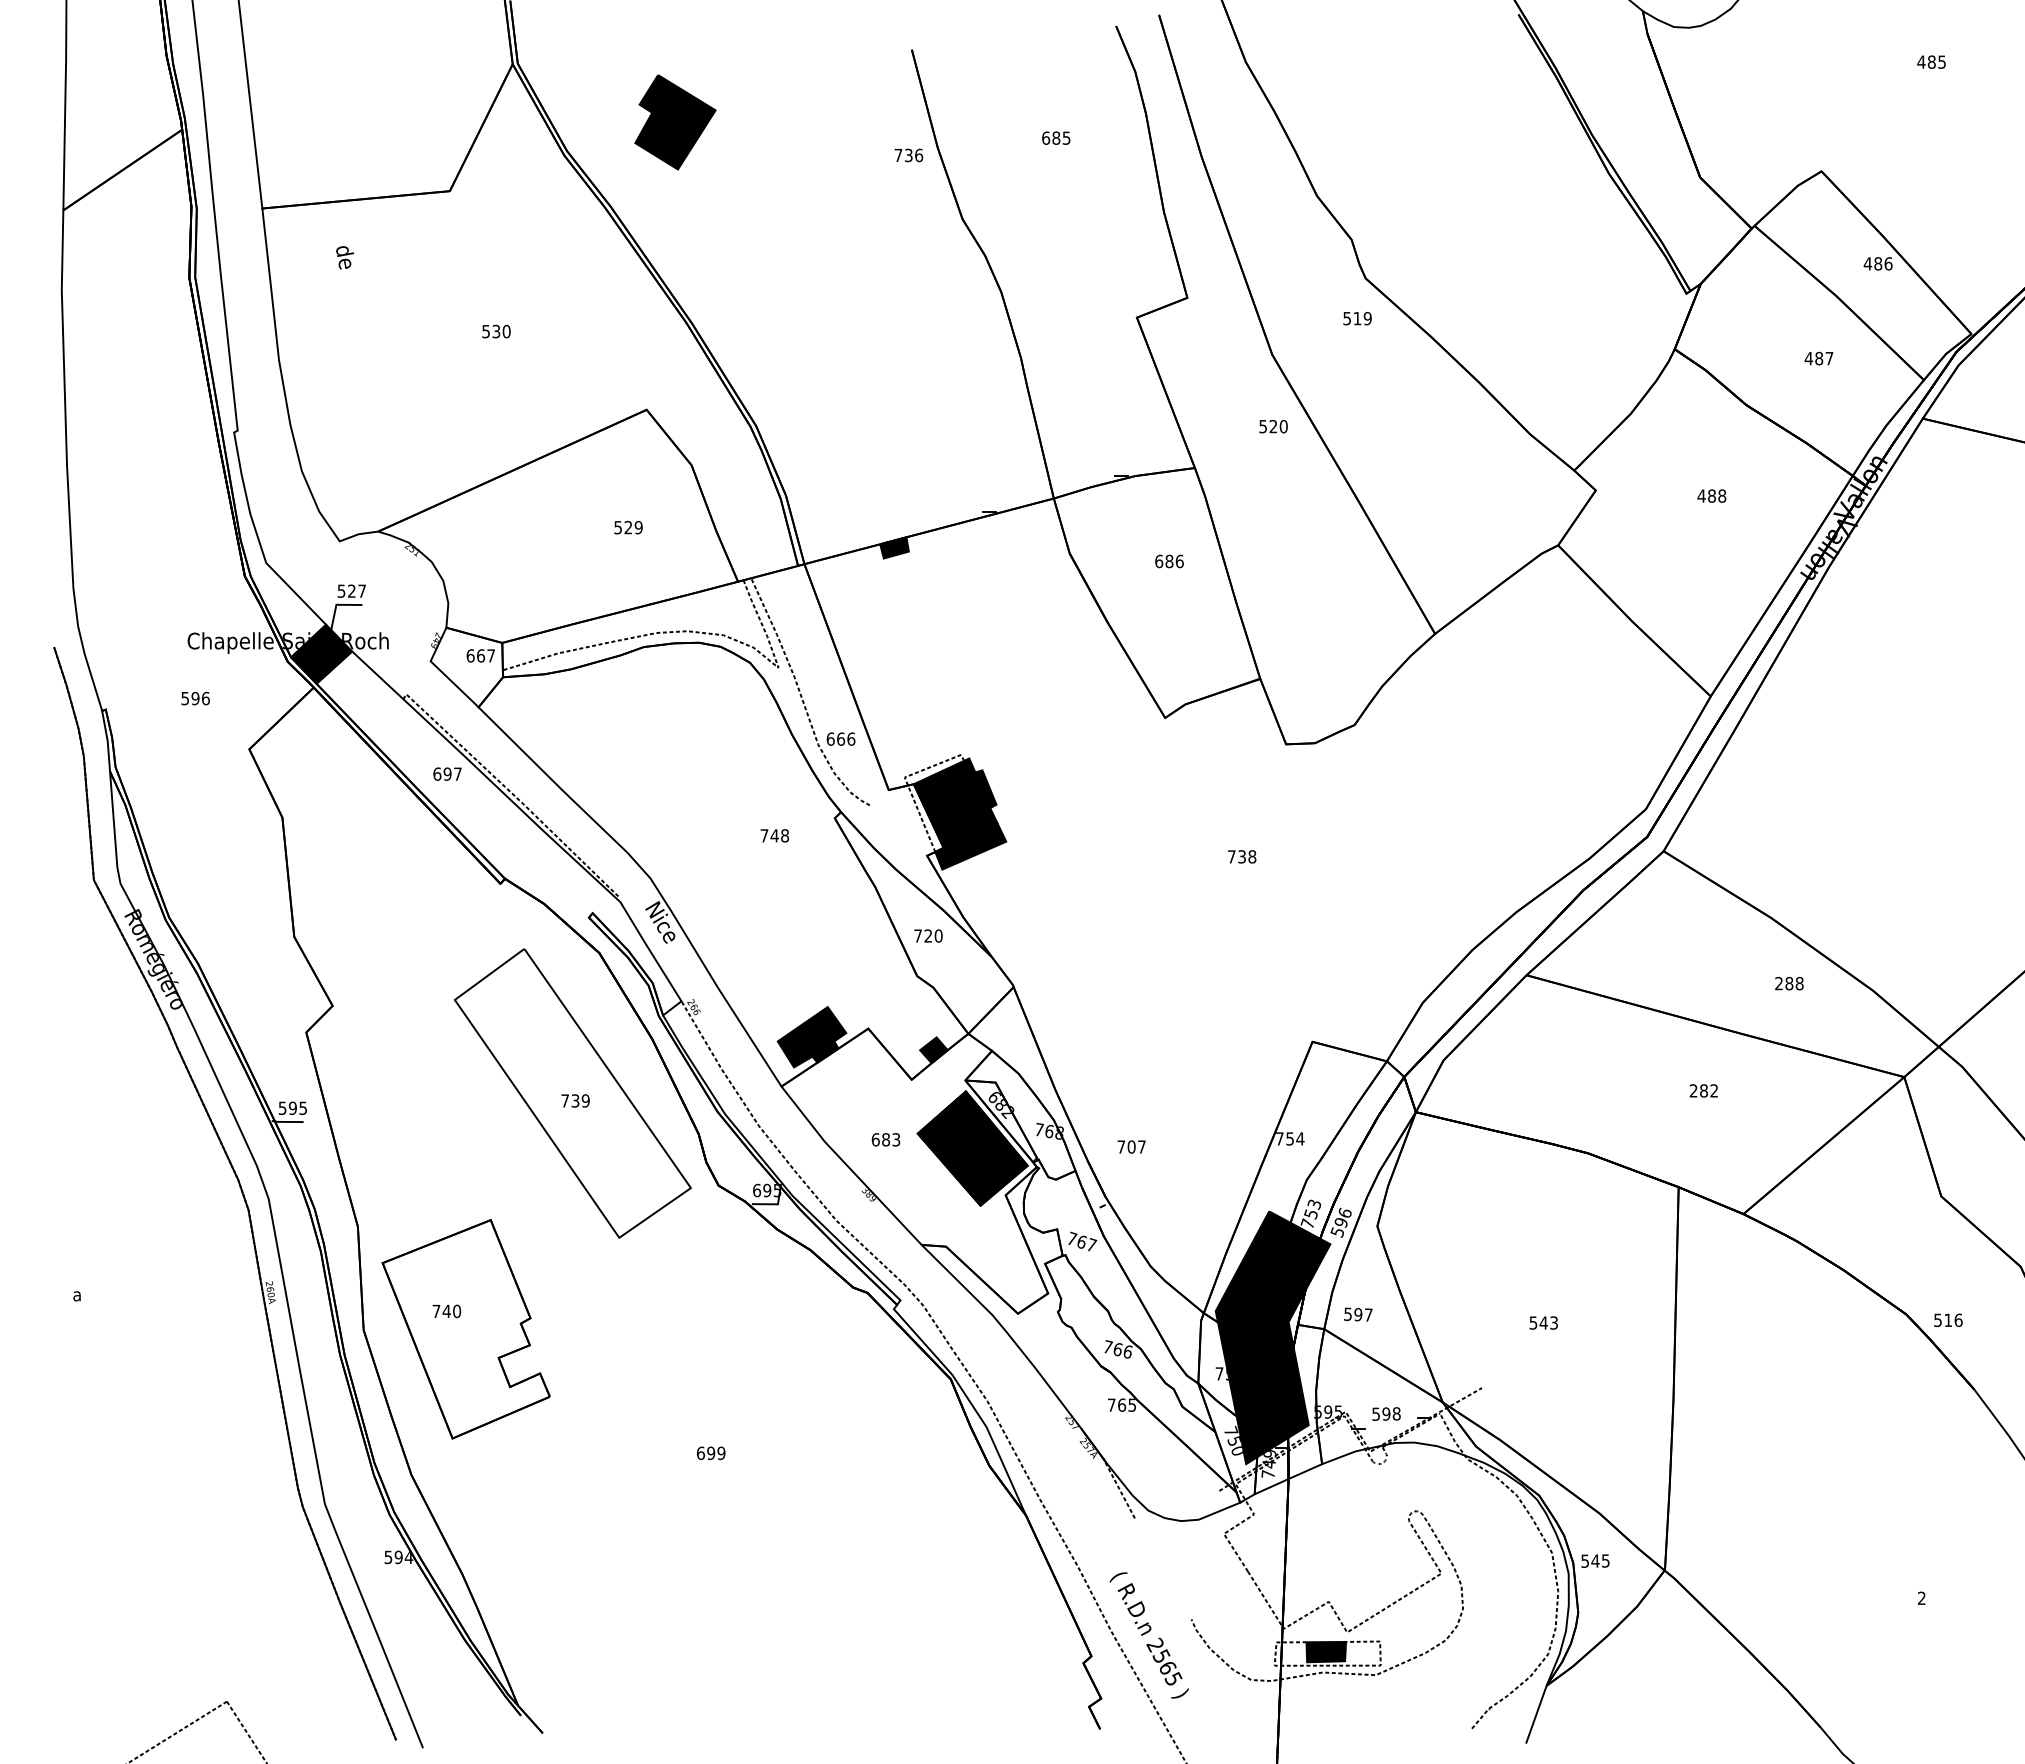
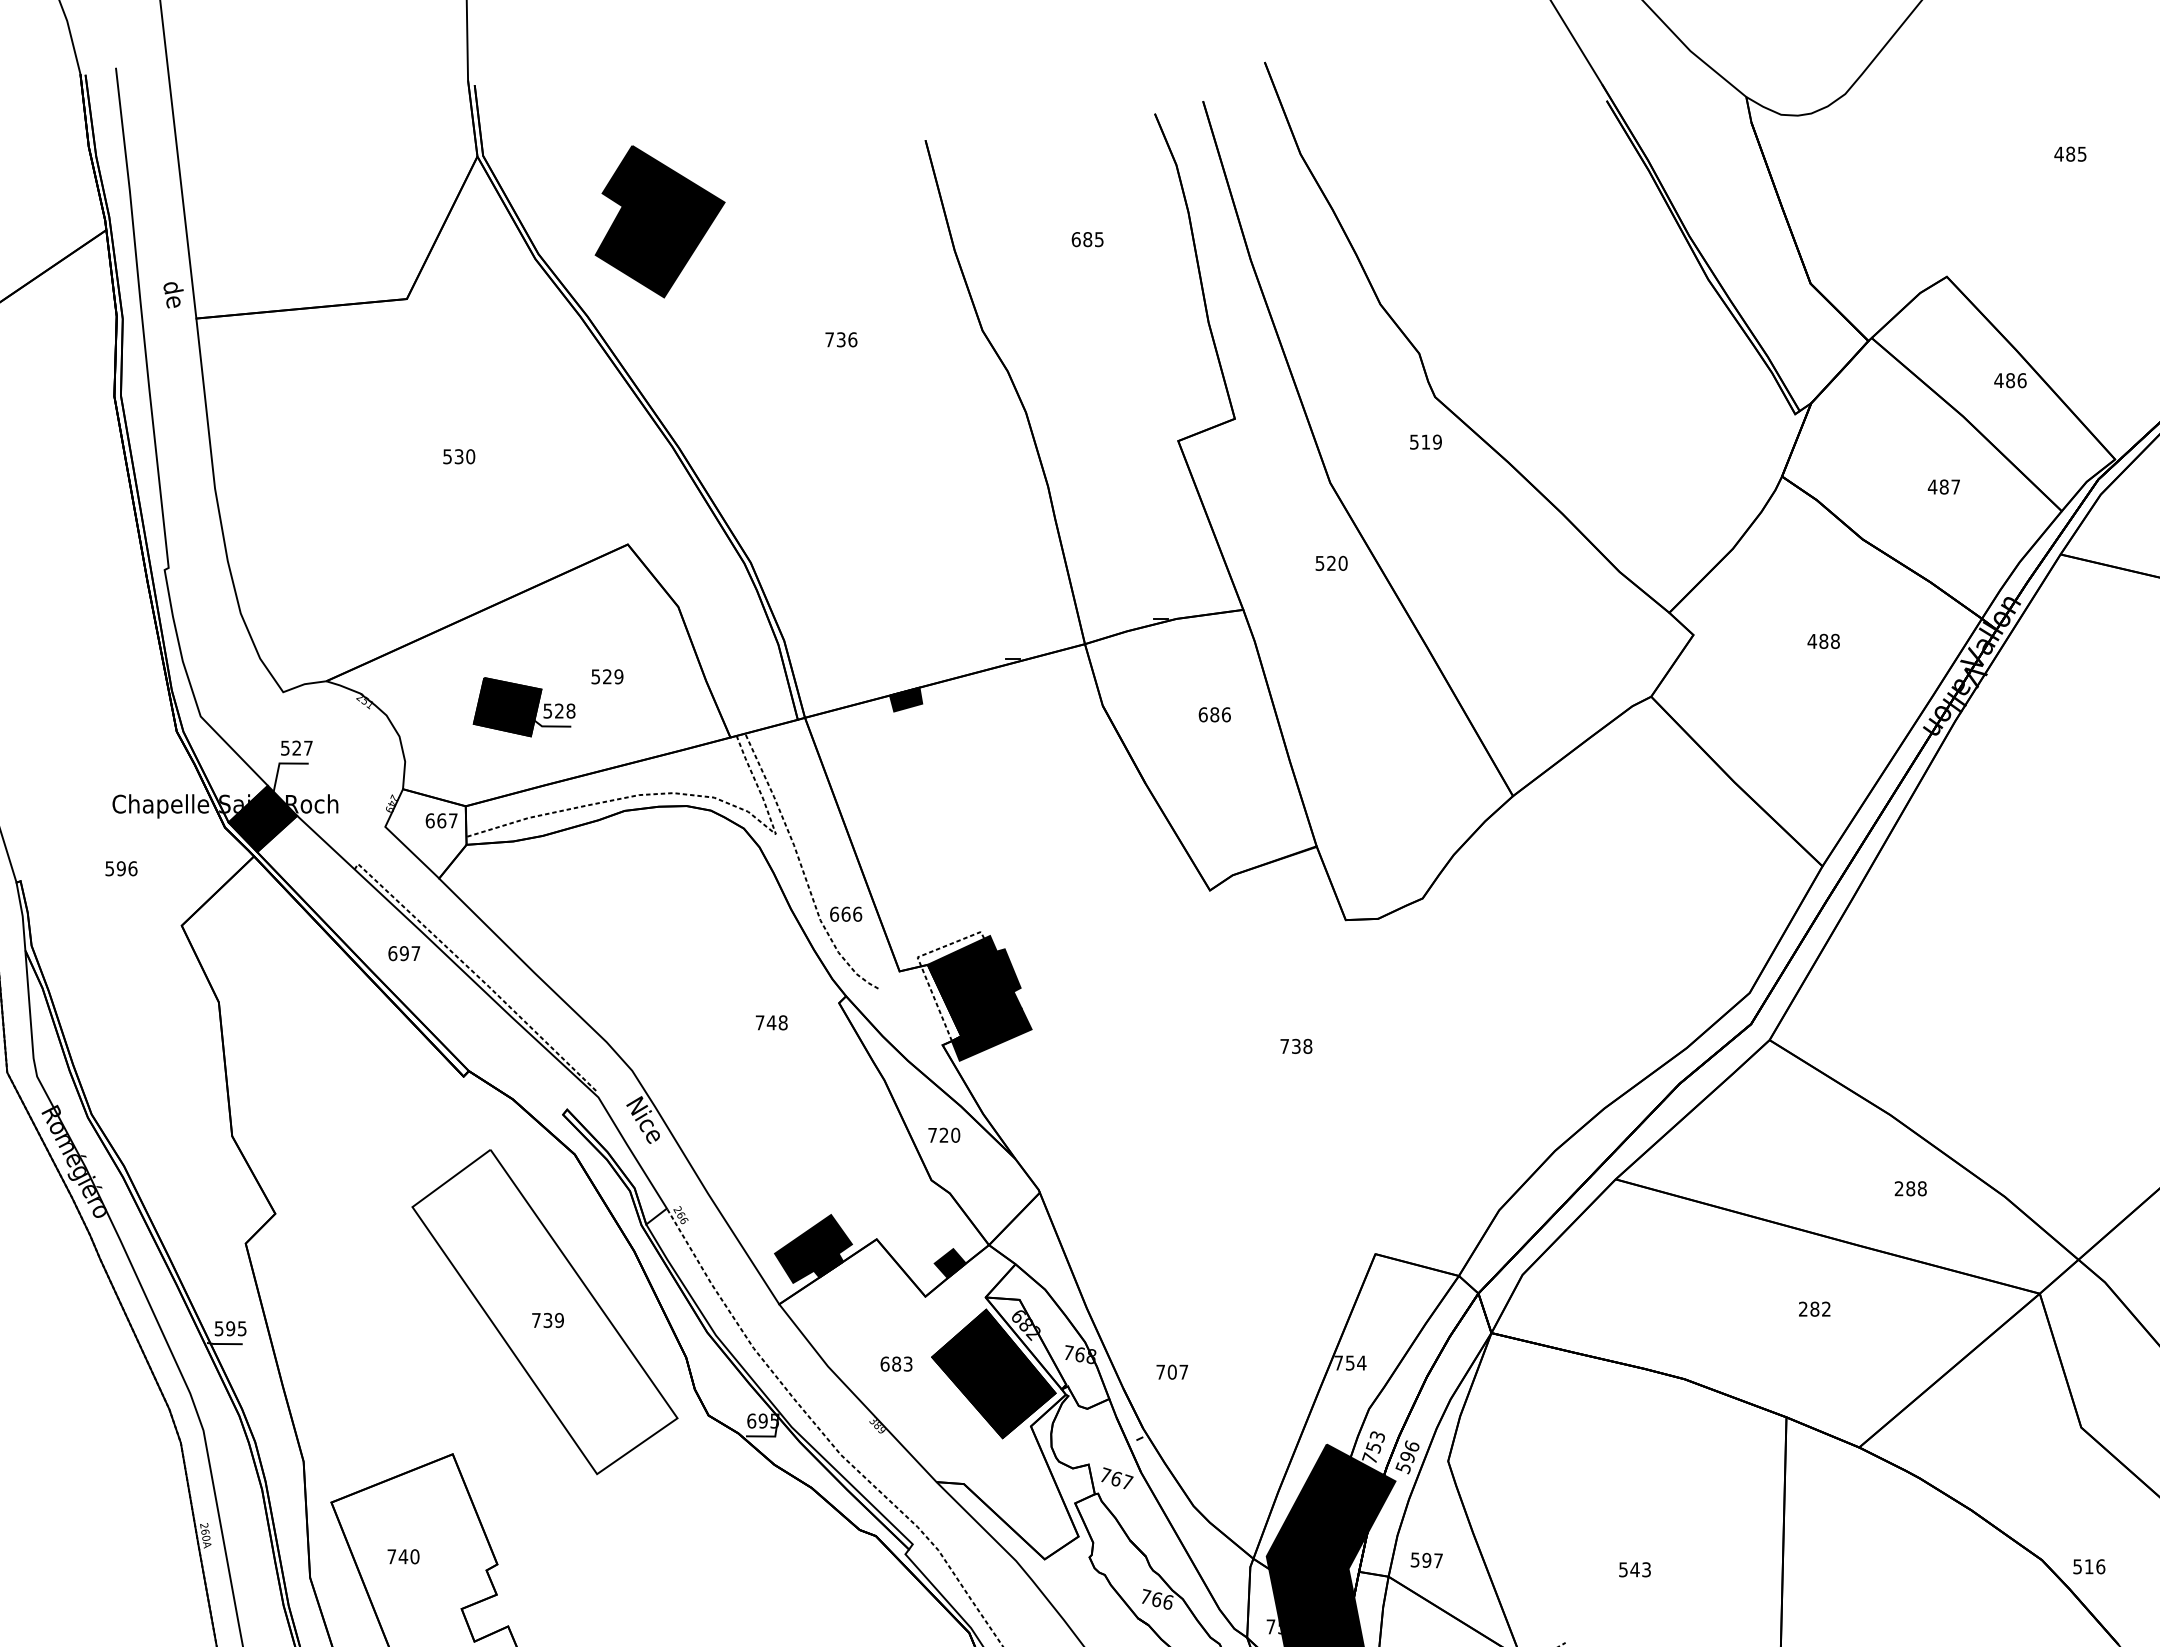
part: (675, 122) -> (660, 221), size x1.43
text: (908, 155) -> (840, 339), moved
text: (344, 257) -> (172, 294), moved
part: (553, 554) -> (523, 706), added

